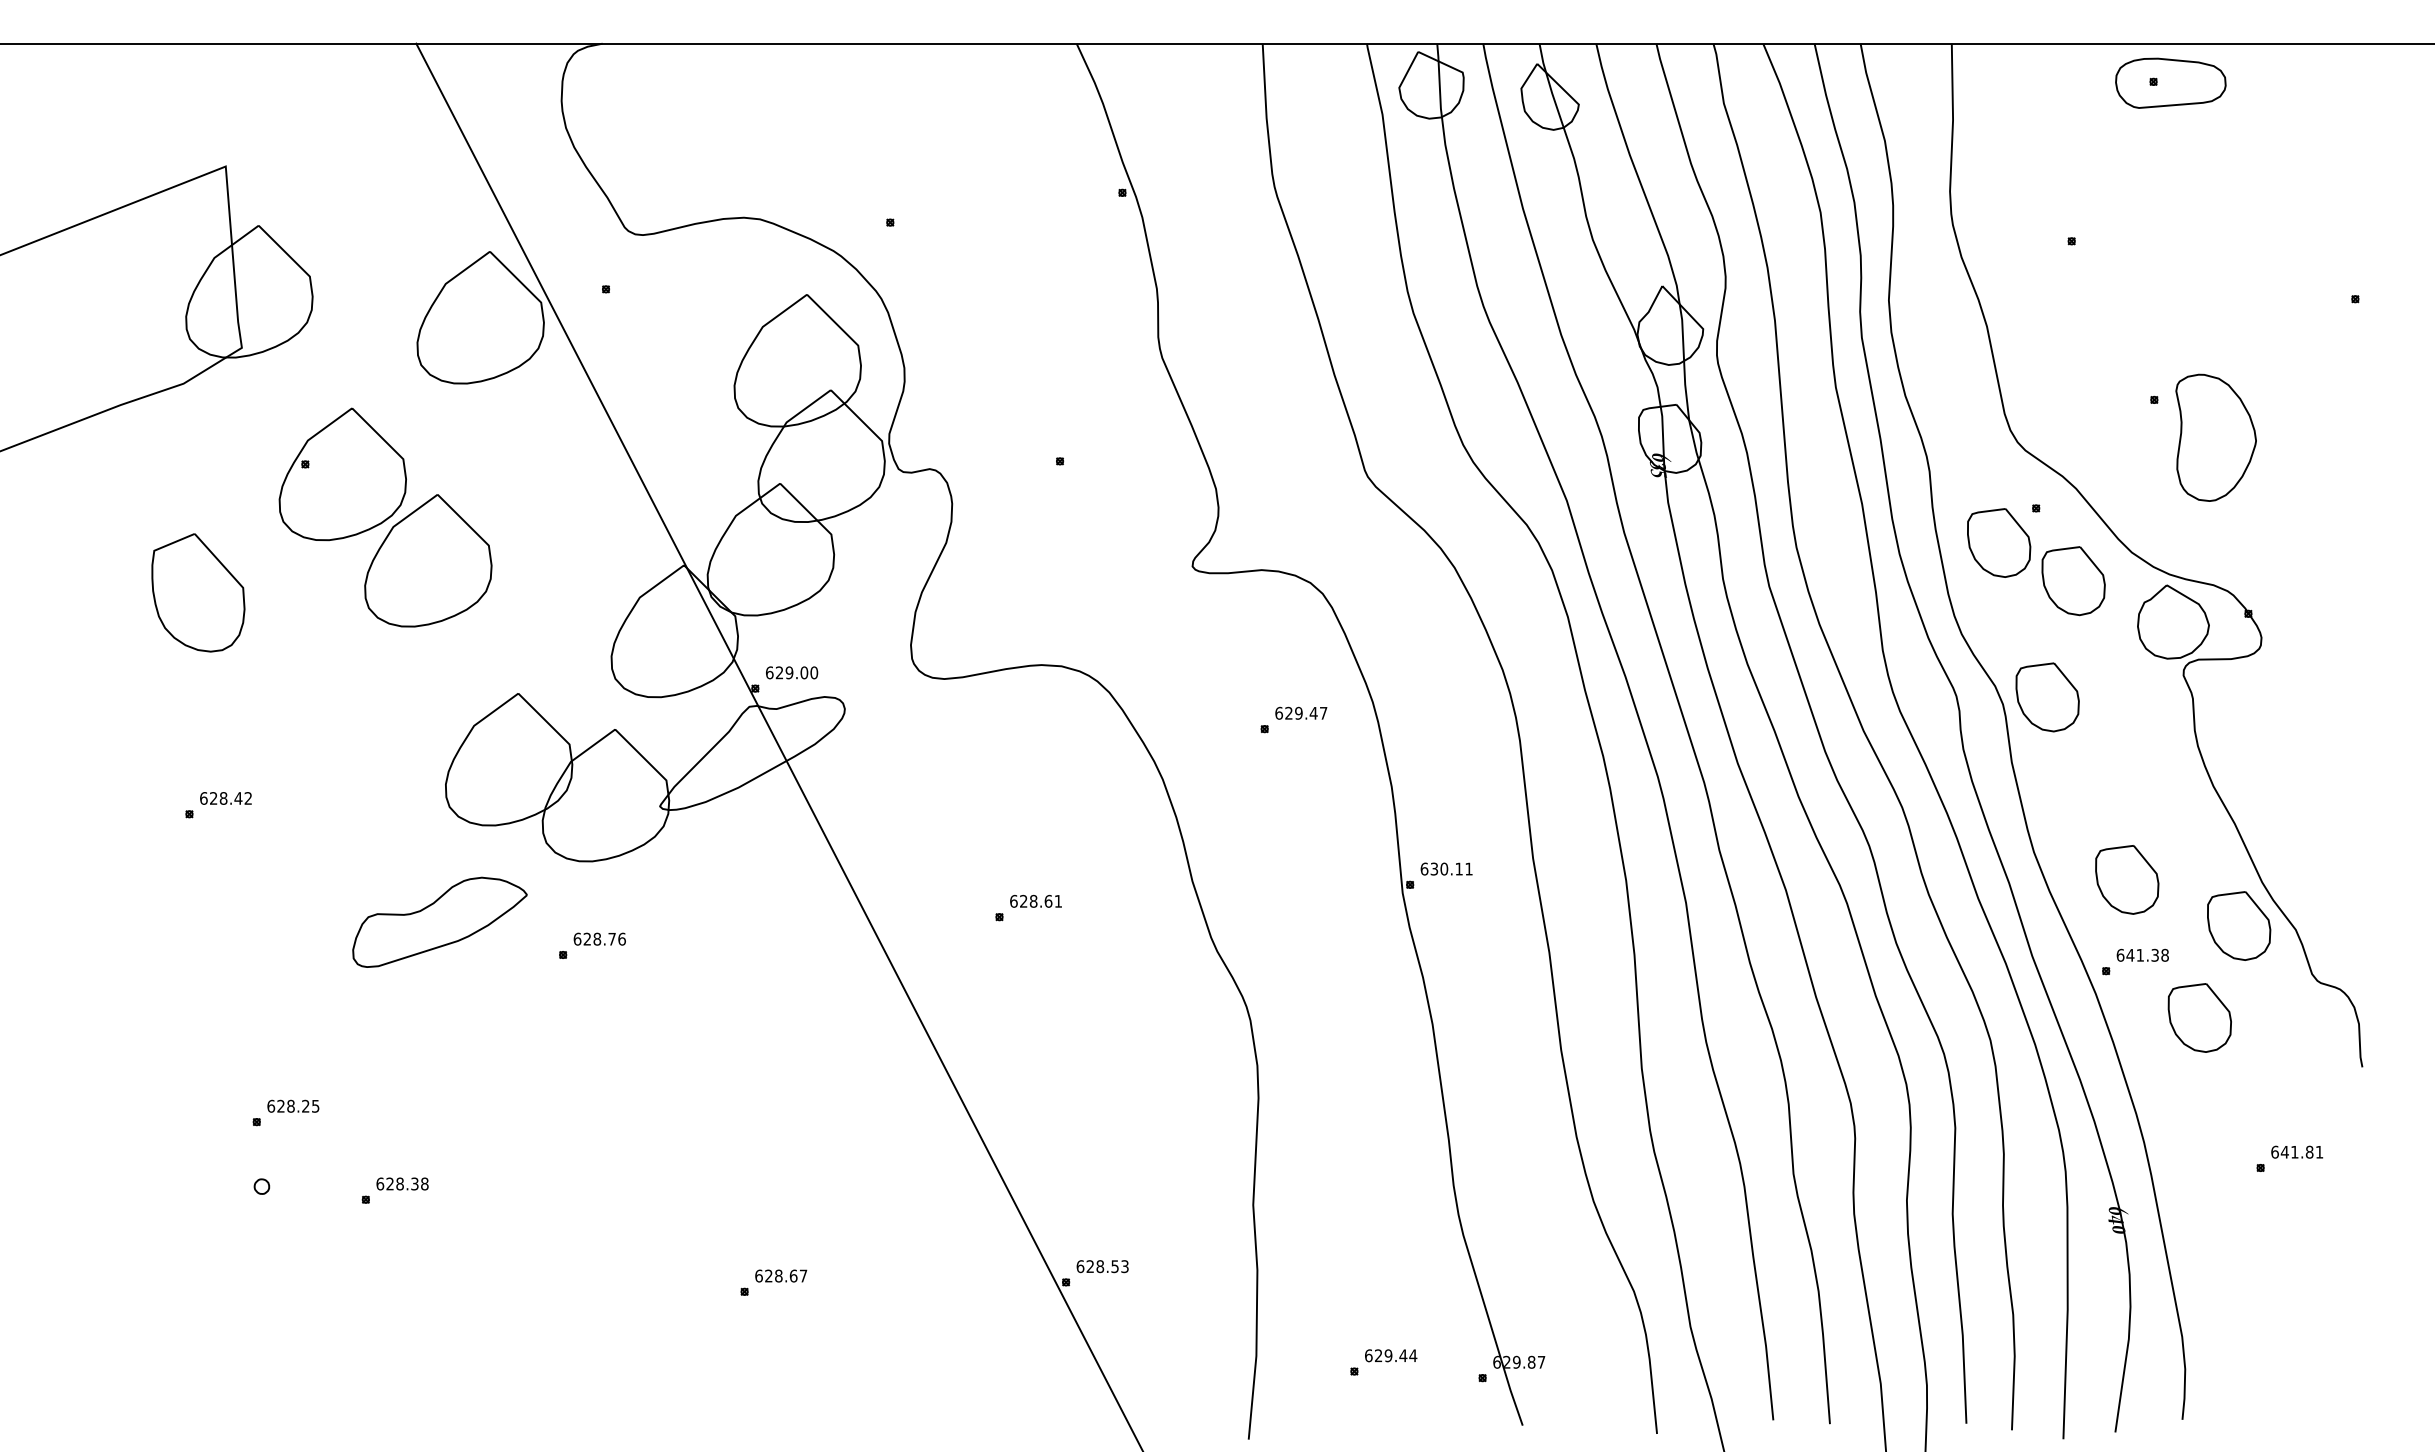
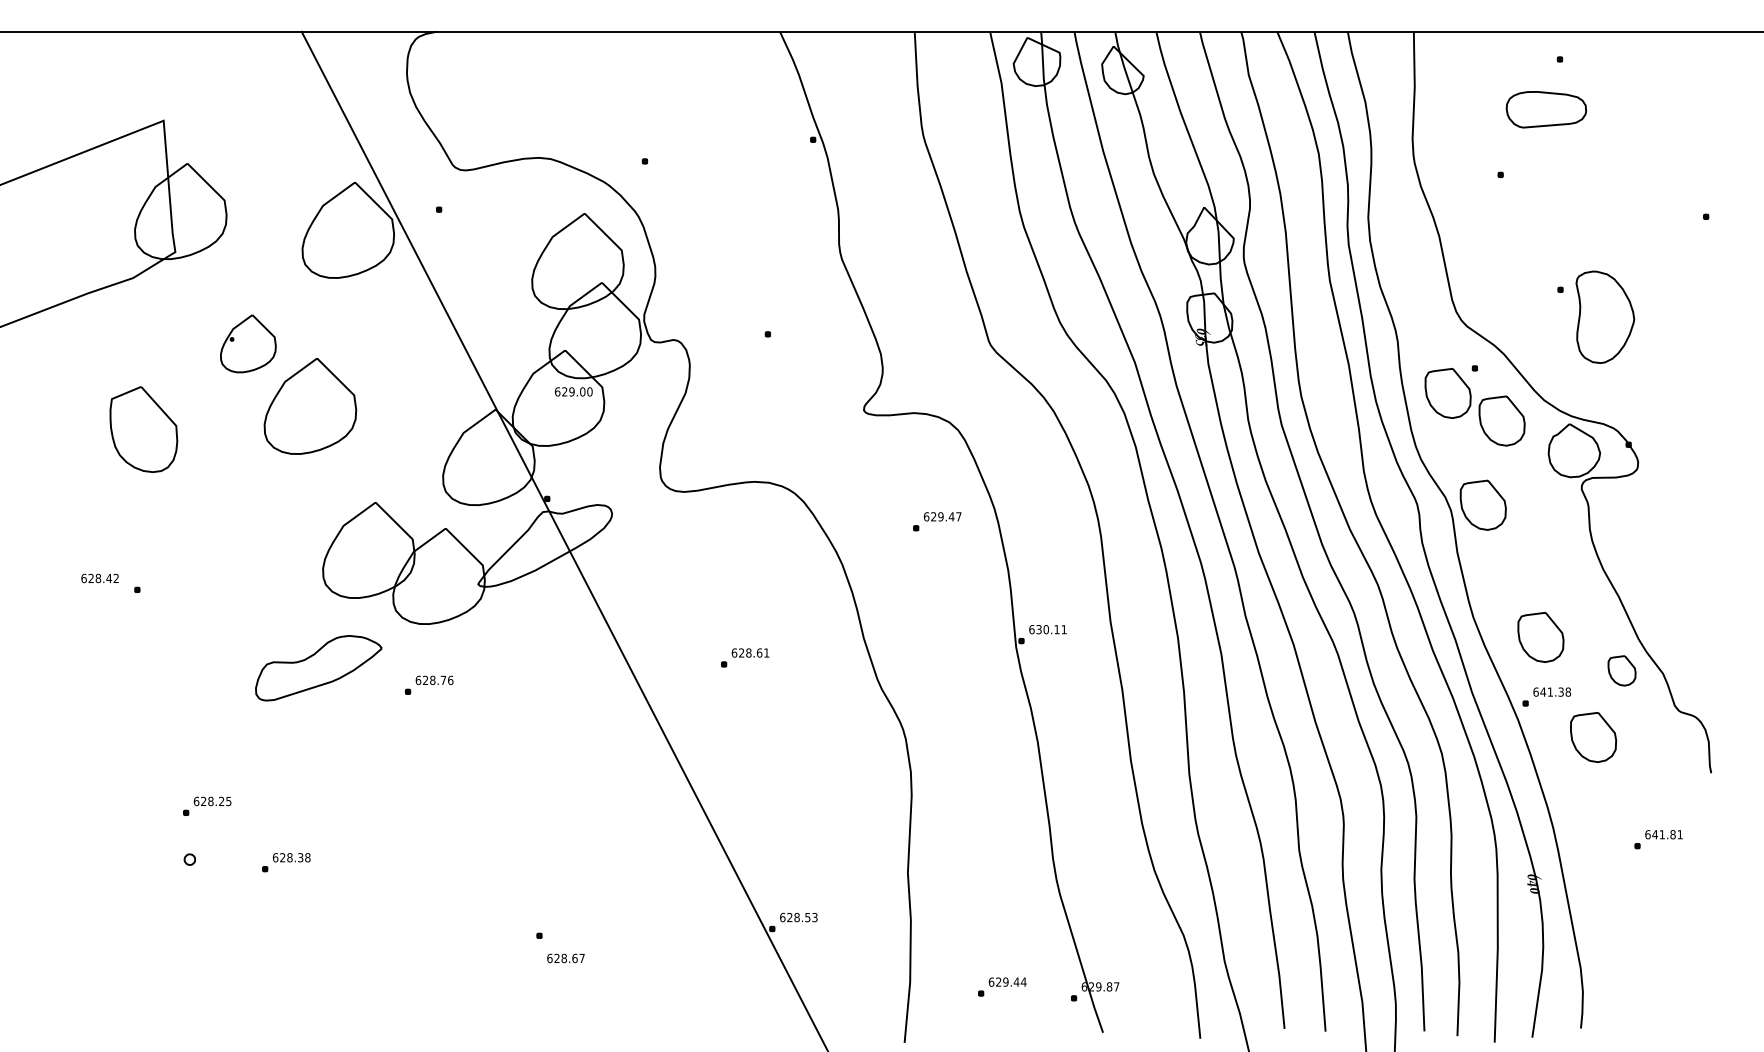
part: (2170, 82) -> (1546, 109), moved
part: (342, 474) -> (248, 343), size x0.6
text: (792, 672) -> (574, 391), moved
text: (225, 798) -> (99, 578), moved
part: (2239, 925) -> (1622, 670), size x0.6
text: (781, 1275) -> (566, 958), moved

